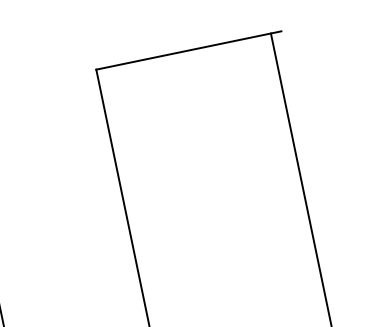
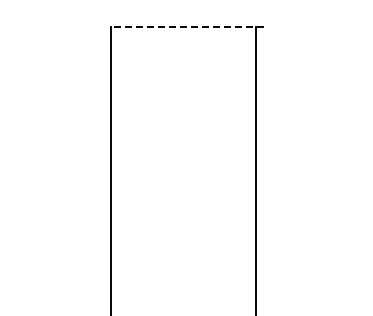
line: (188, 50) -> (187, 27), solid -> dashed

